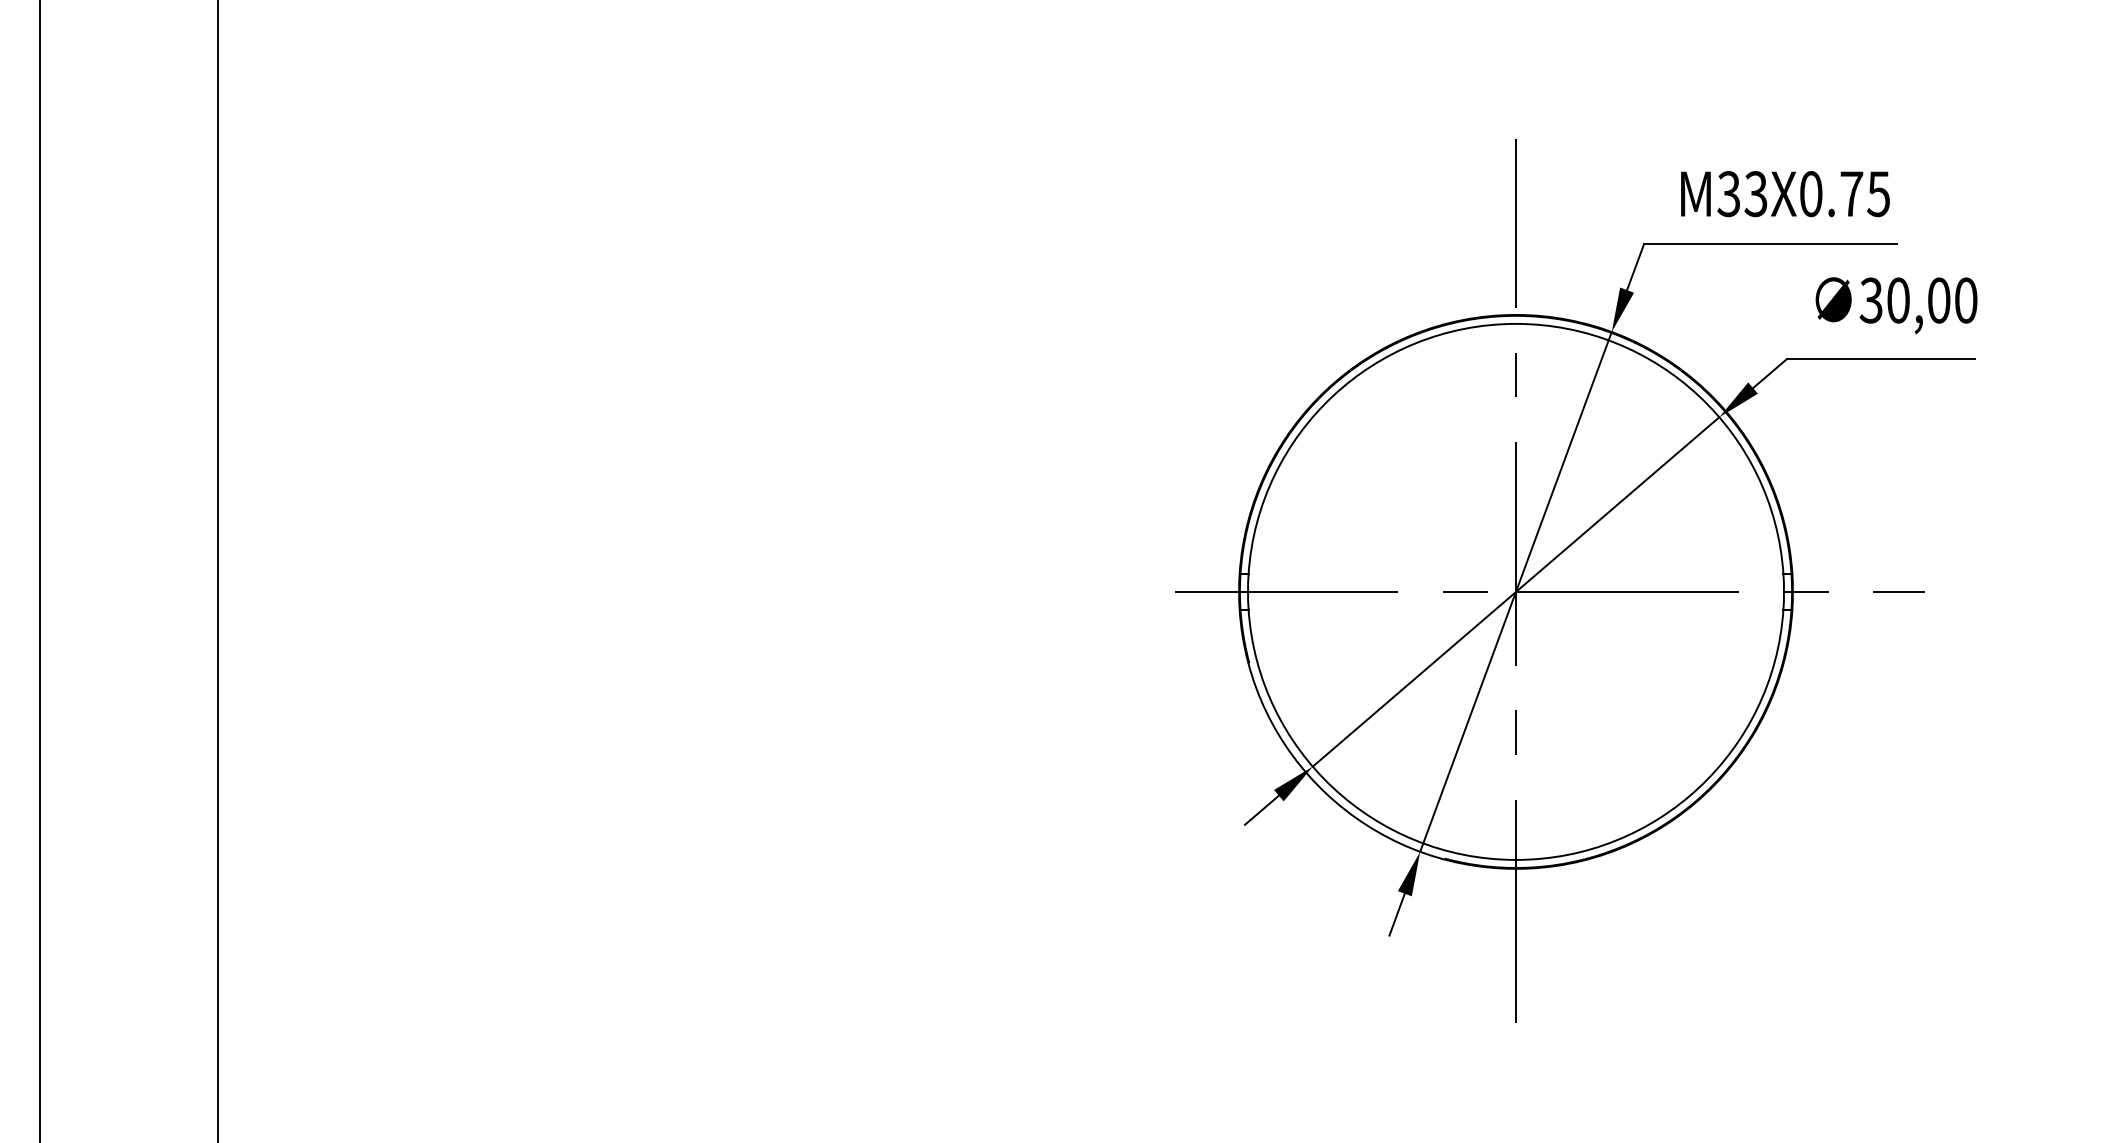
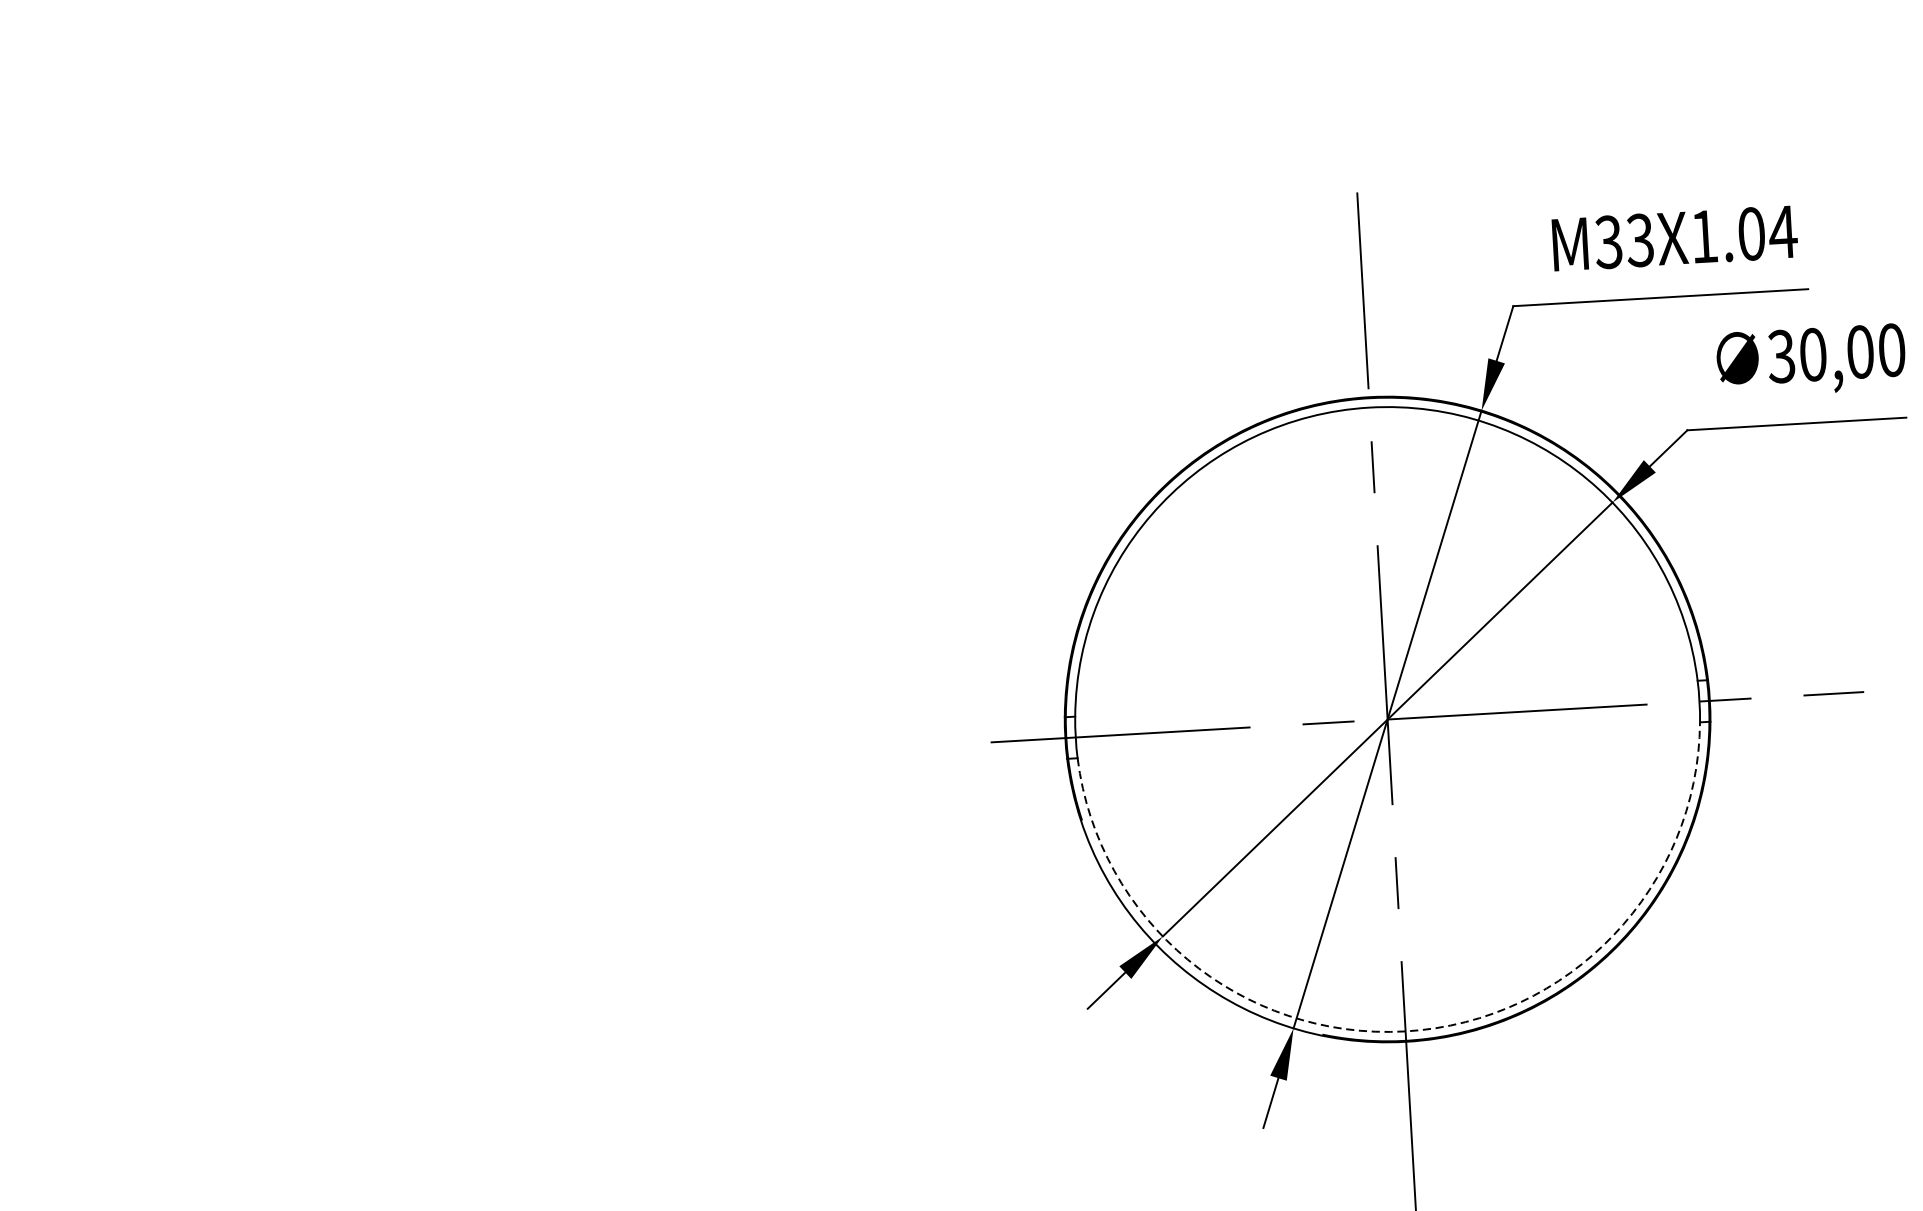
text: (1845, 194) -> (1744, 234), M33X0.75 -> M33X1.04
arc: (1516, 859) -> (1406, 1030), solid -> dashed

